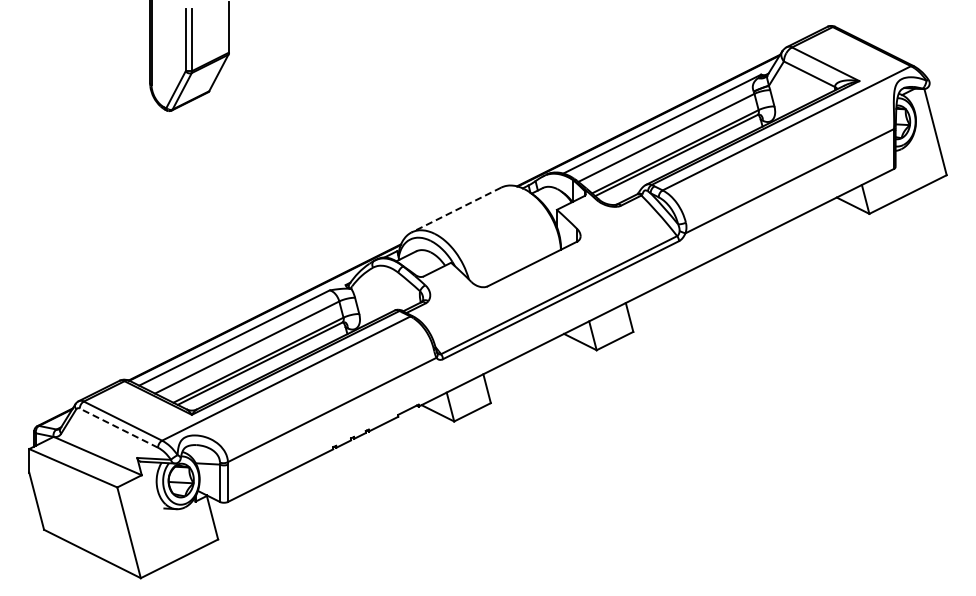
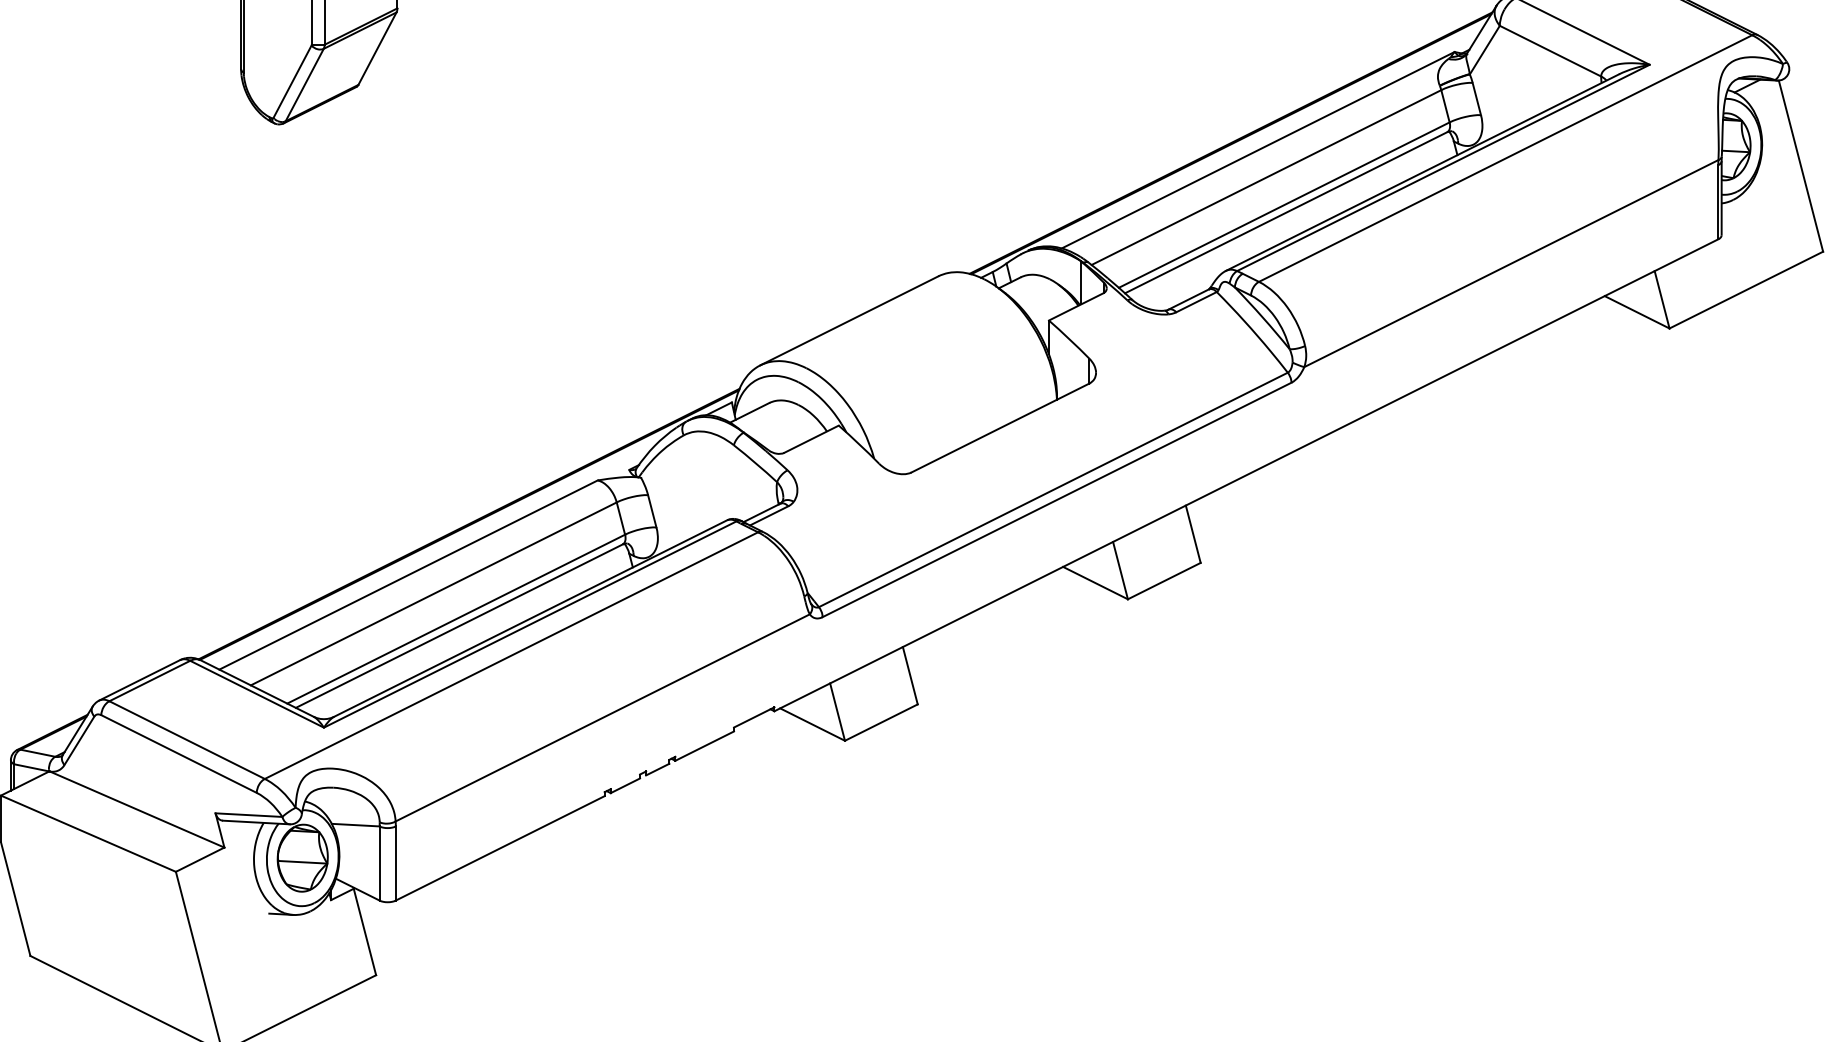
line: (455, 210) -> (847, 321), dashed -> solid
line: (118, 428) -> (178, 754), dashed -> solid

